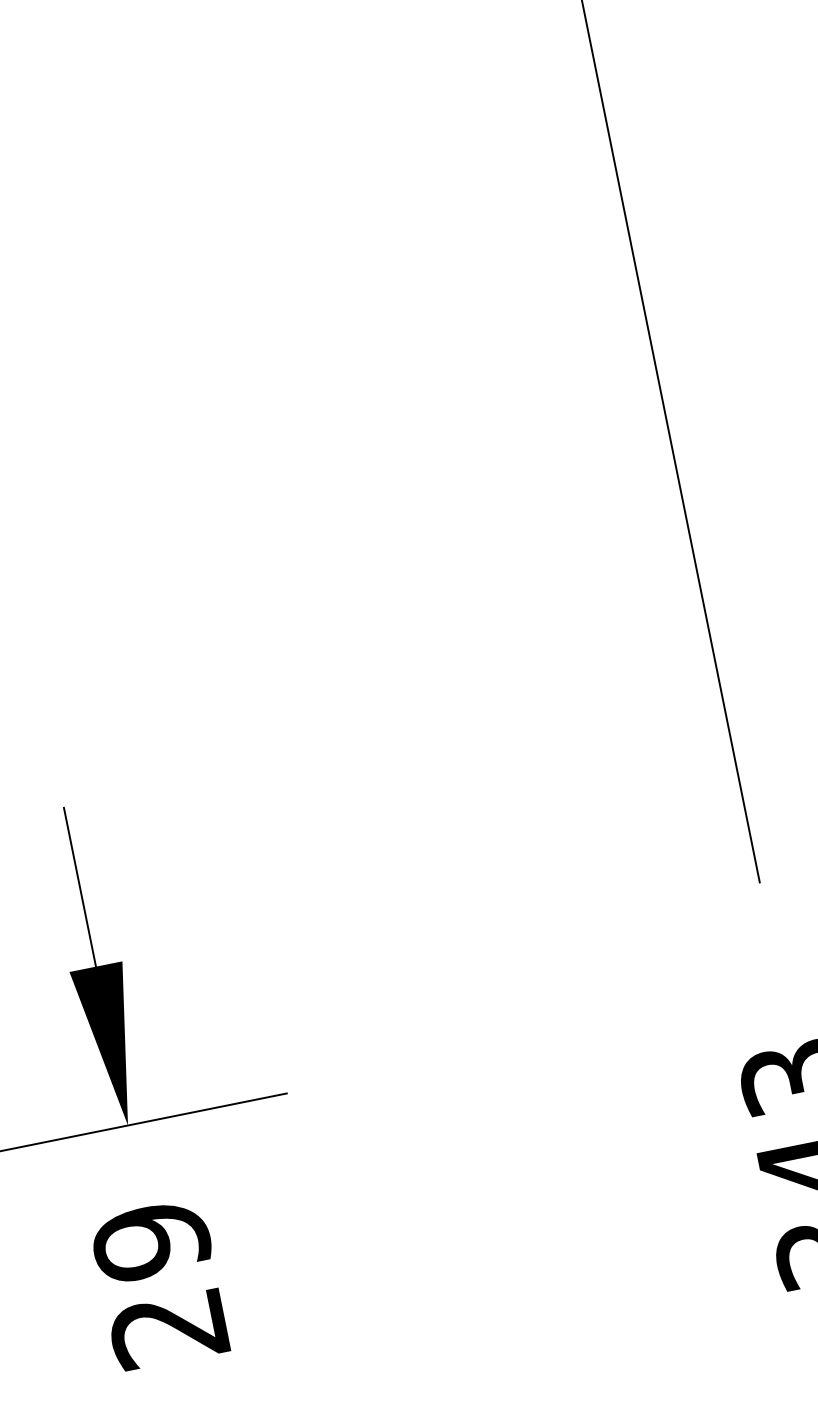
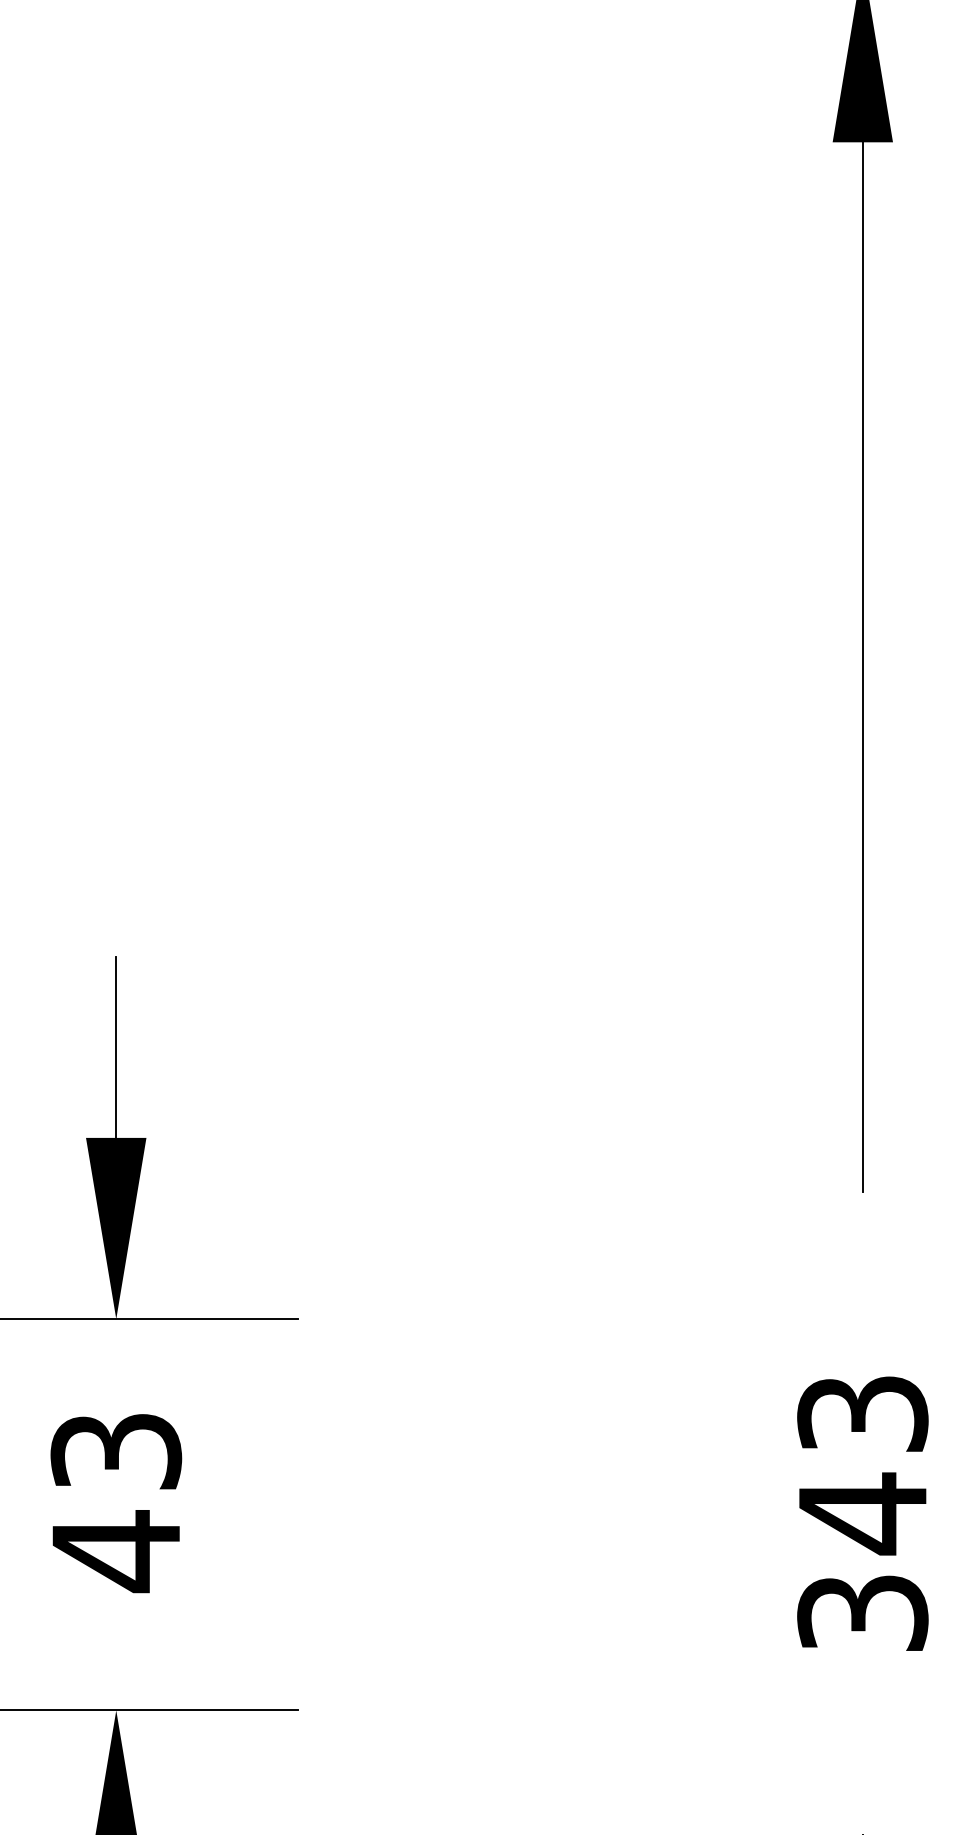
text: (159, 1286) -> (115, 1502), 29 -> 43

